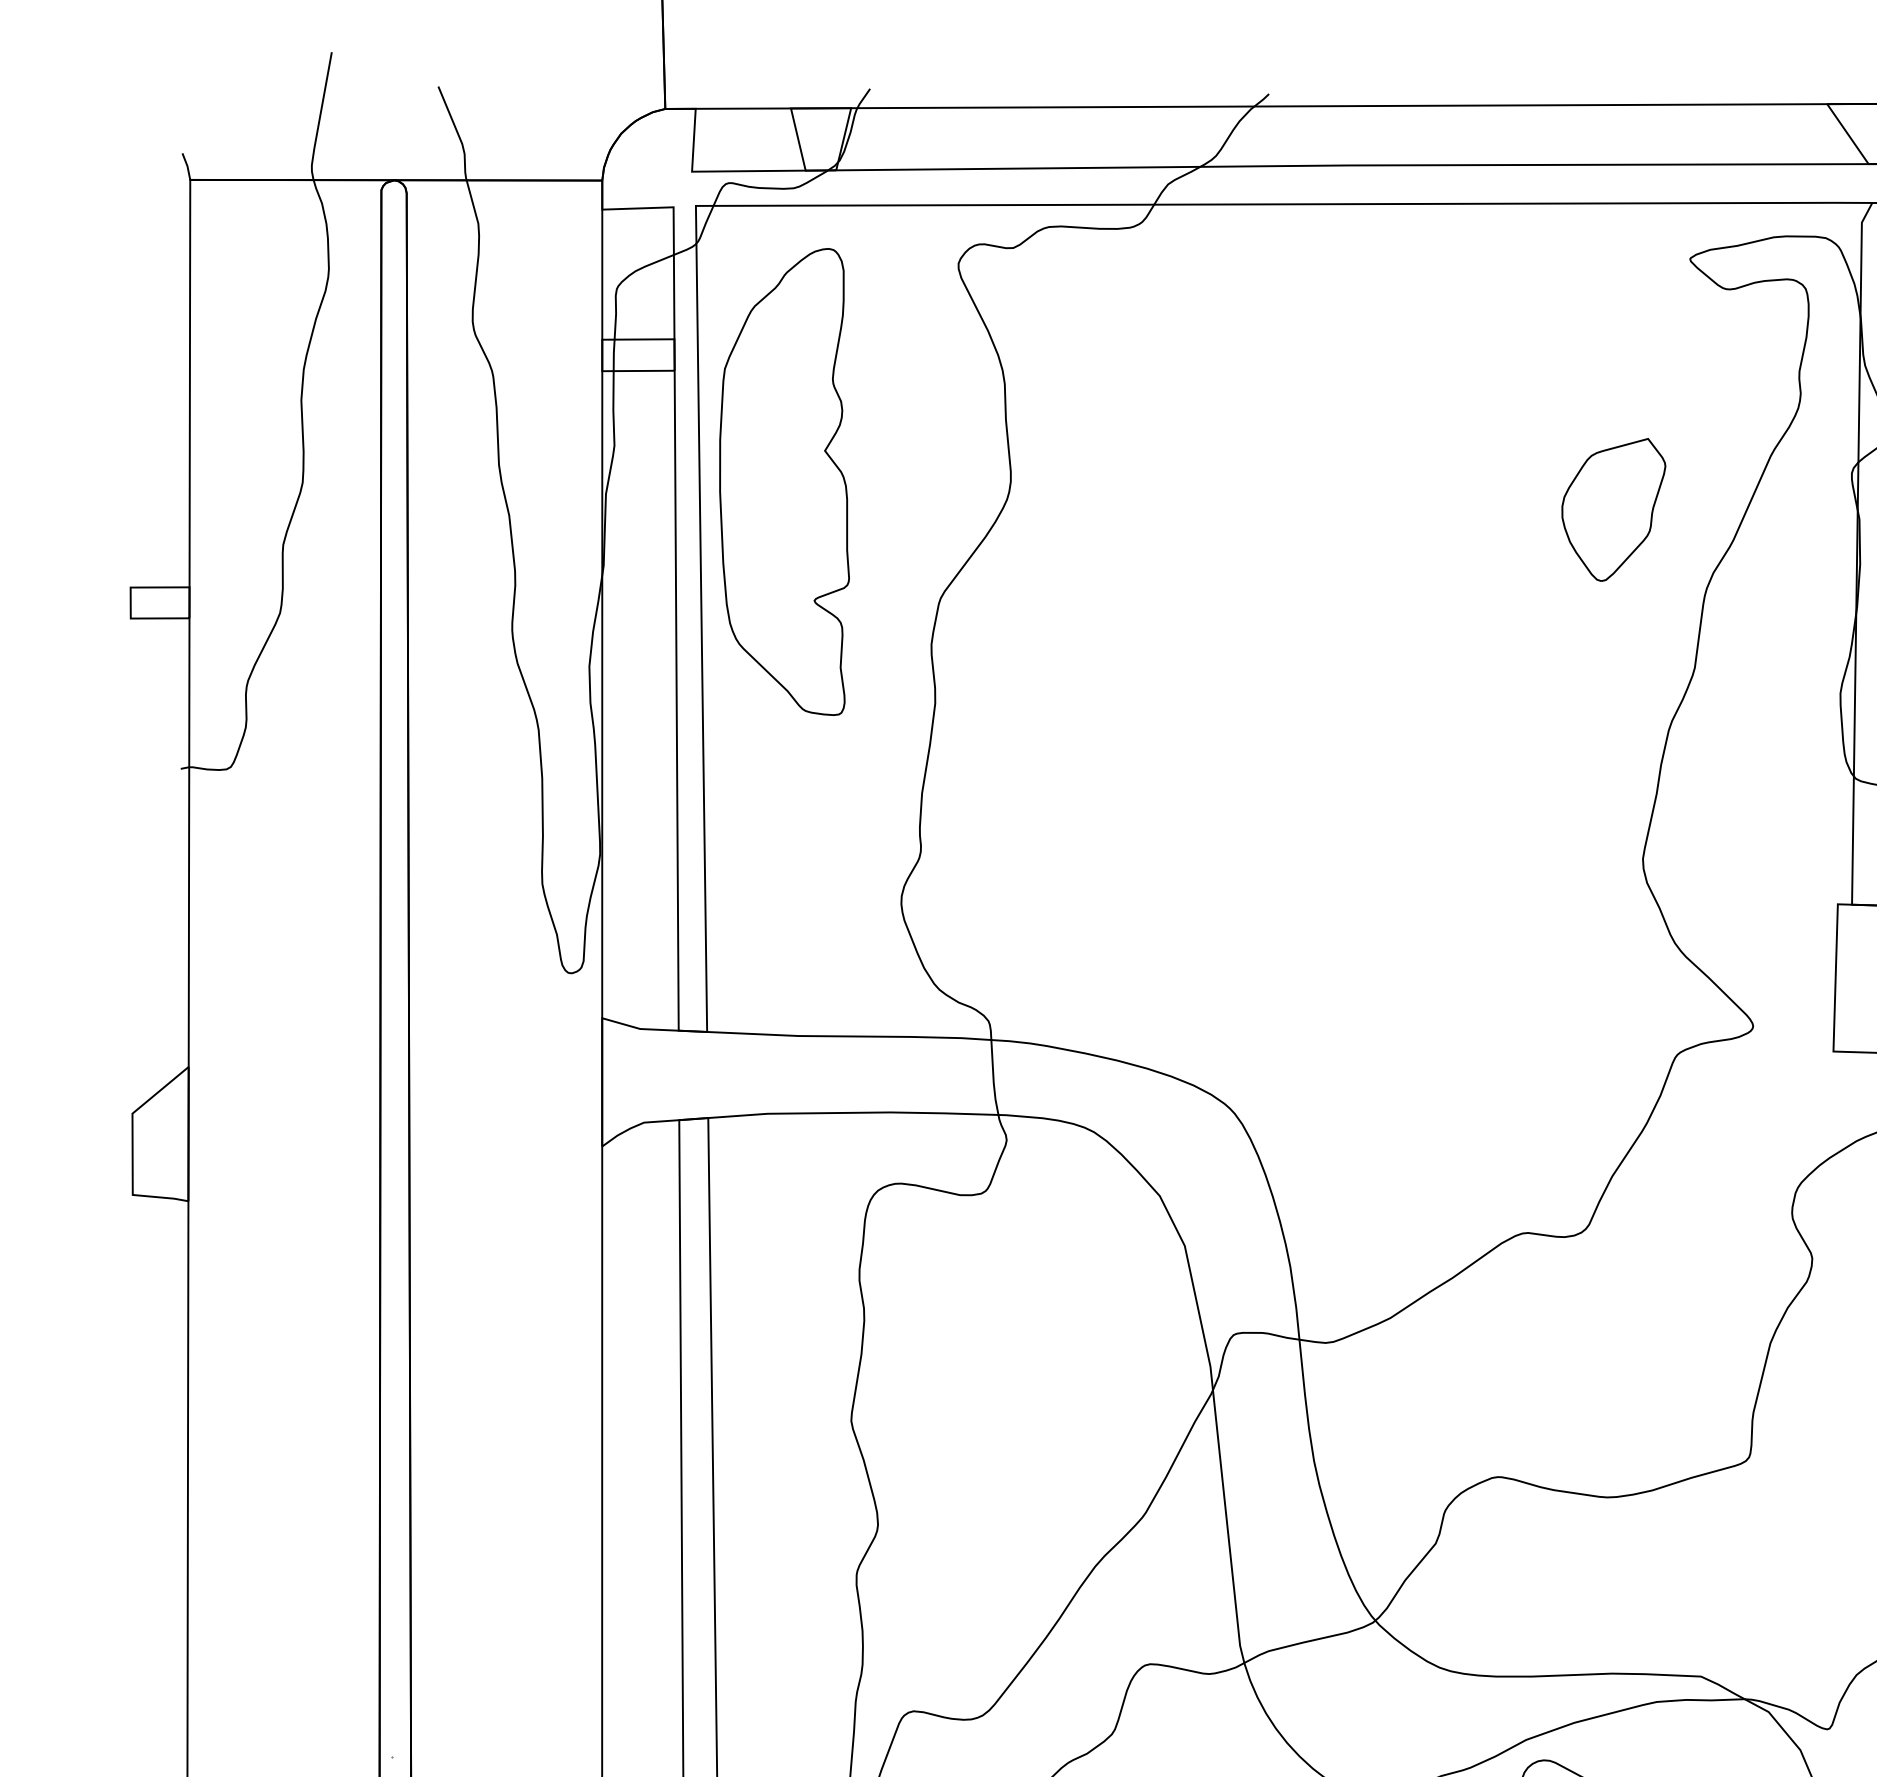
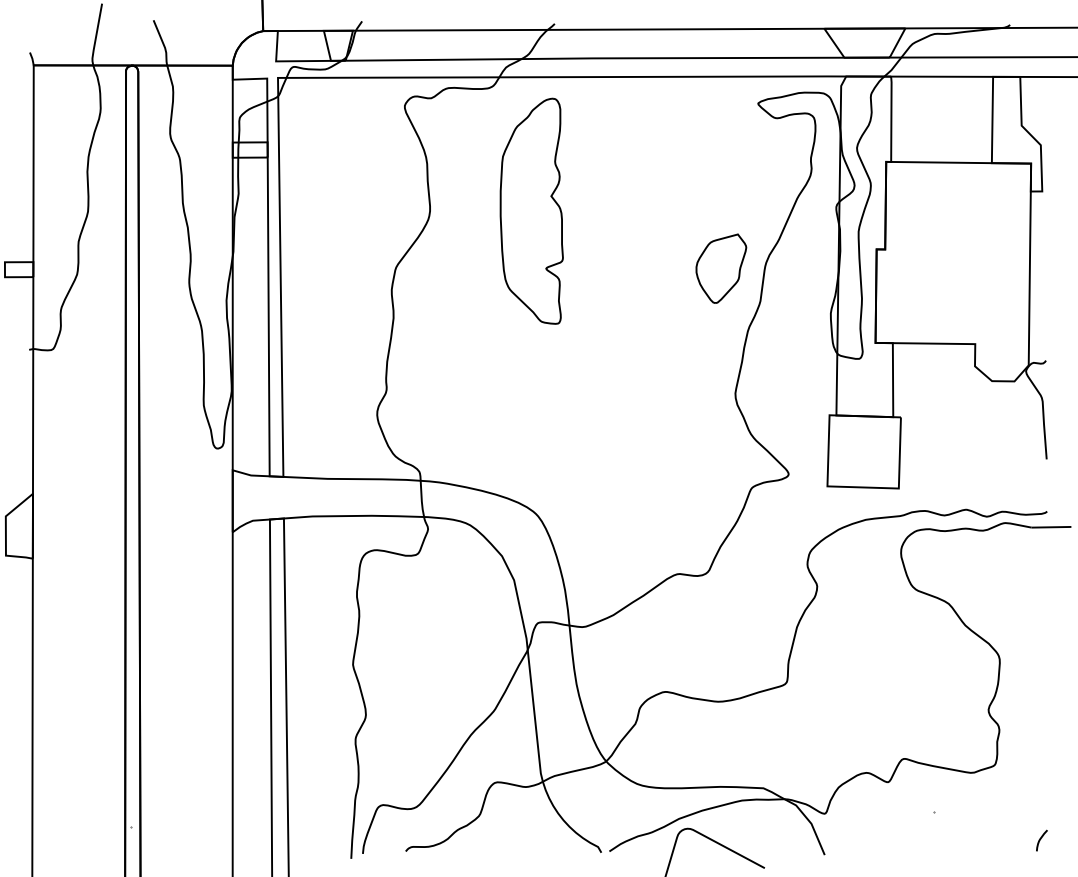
part: (783, 480) -> (531, 210), moved
part: (1614, 509) -> (721, 268), moved

